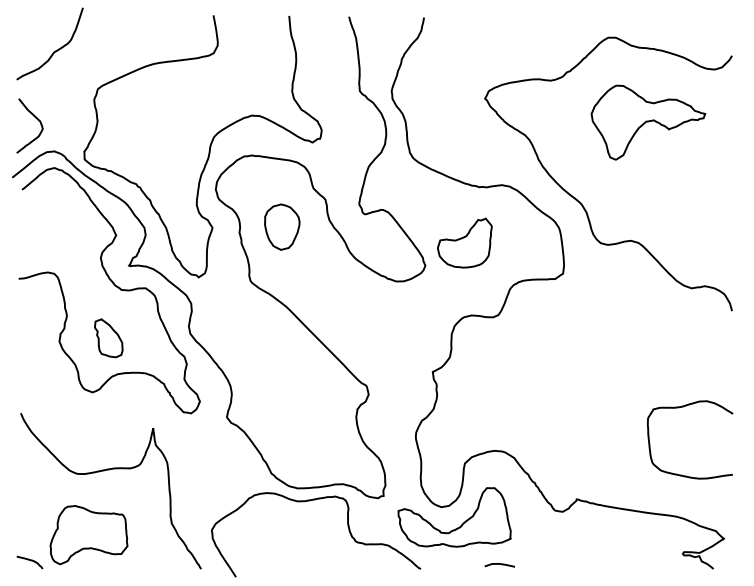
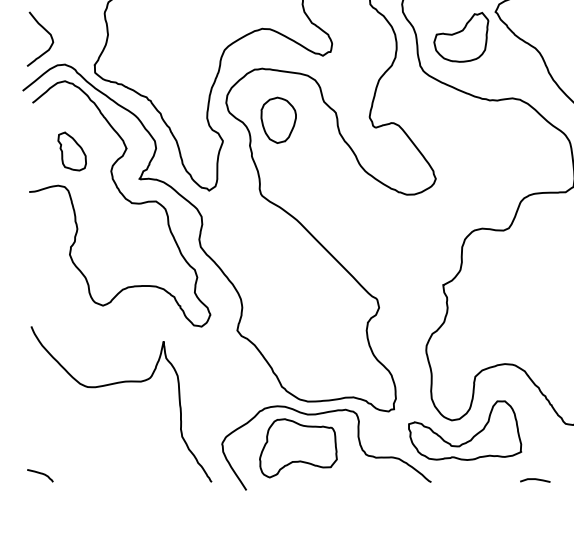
part: (282, 226) -> (278, 119), moved
part: (464, 242) -> (460, 36), moved
part: (108, 338) -> (71, 151), moved
part: (88, 535) -> (297, 448), moved
line: (499, 564) -> (534, 479), moved

